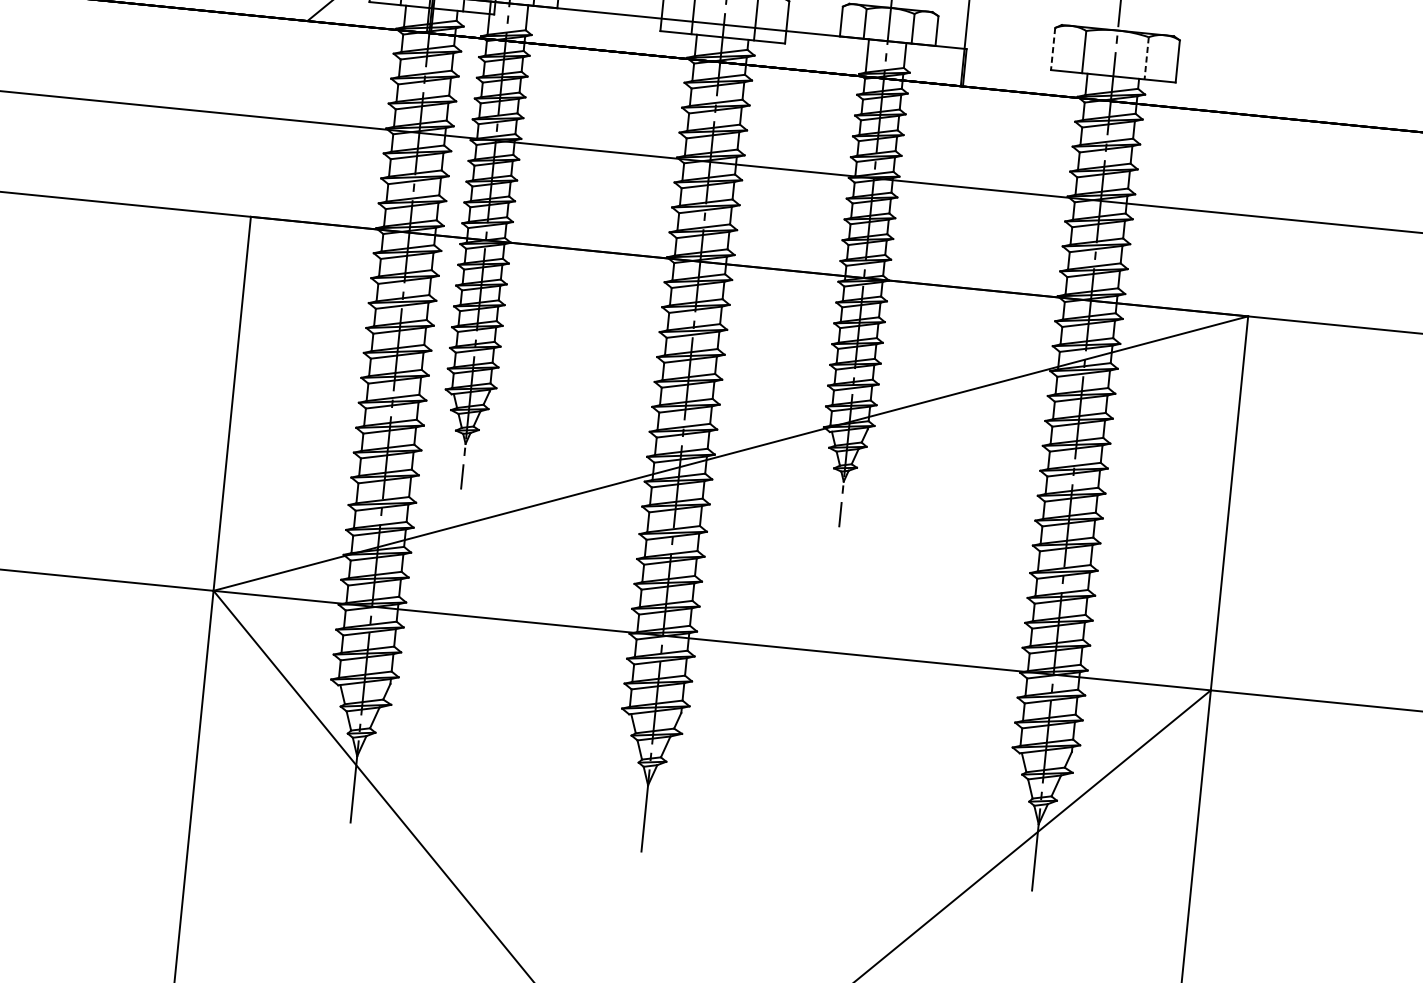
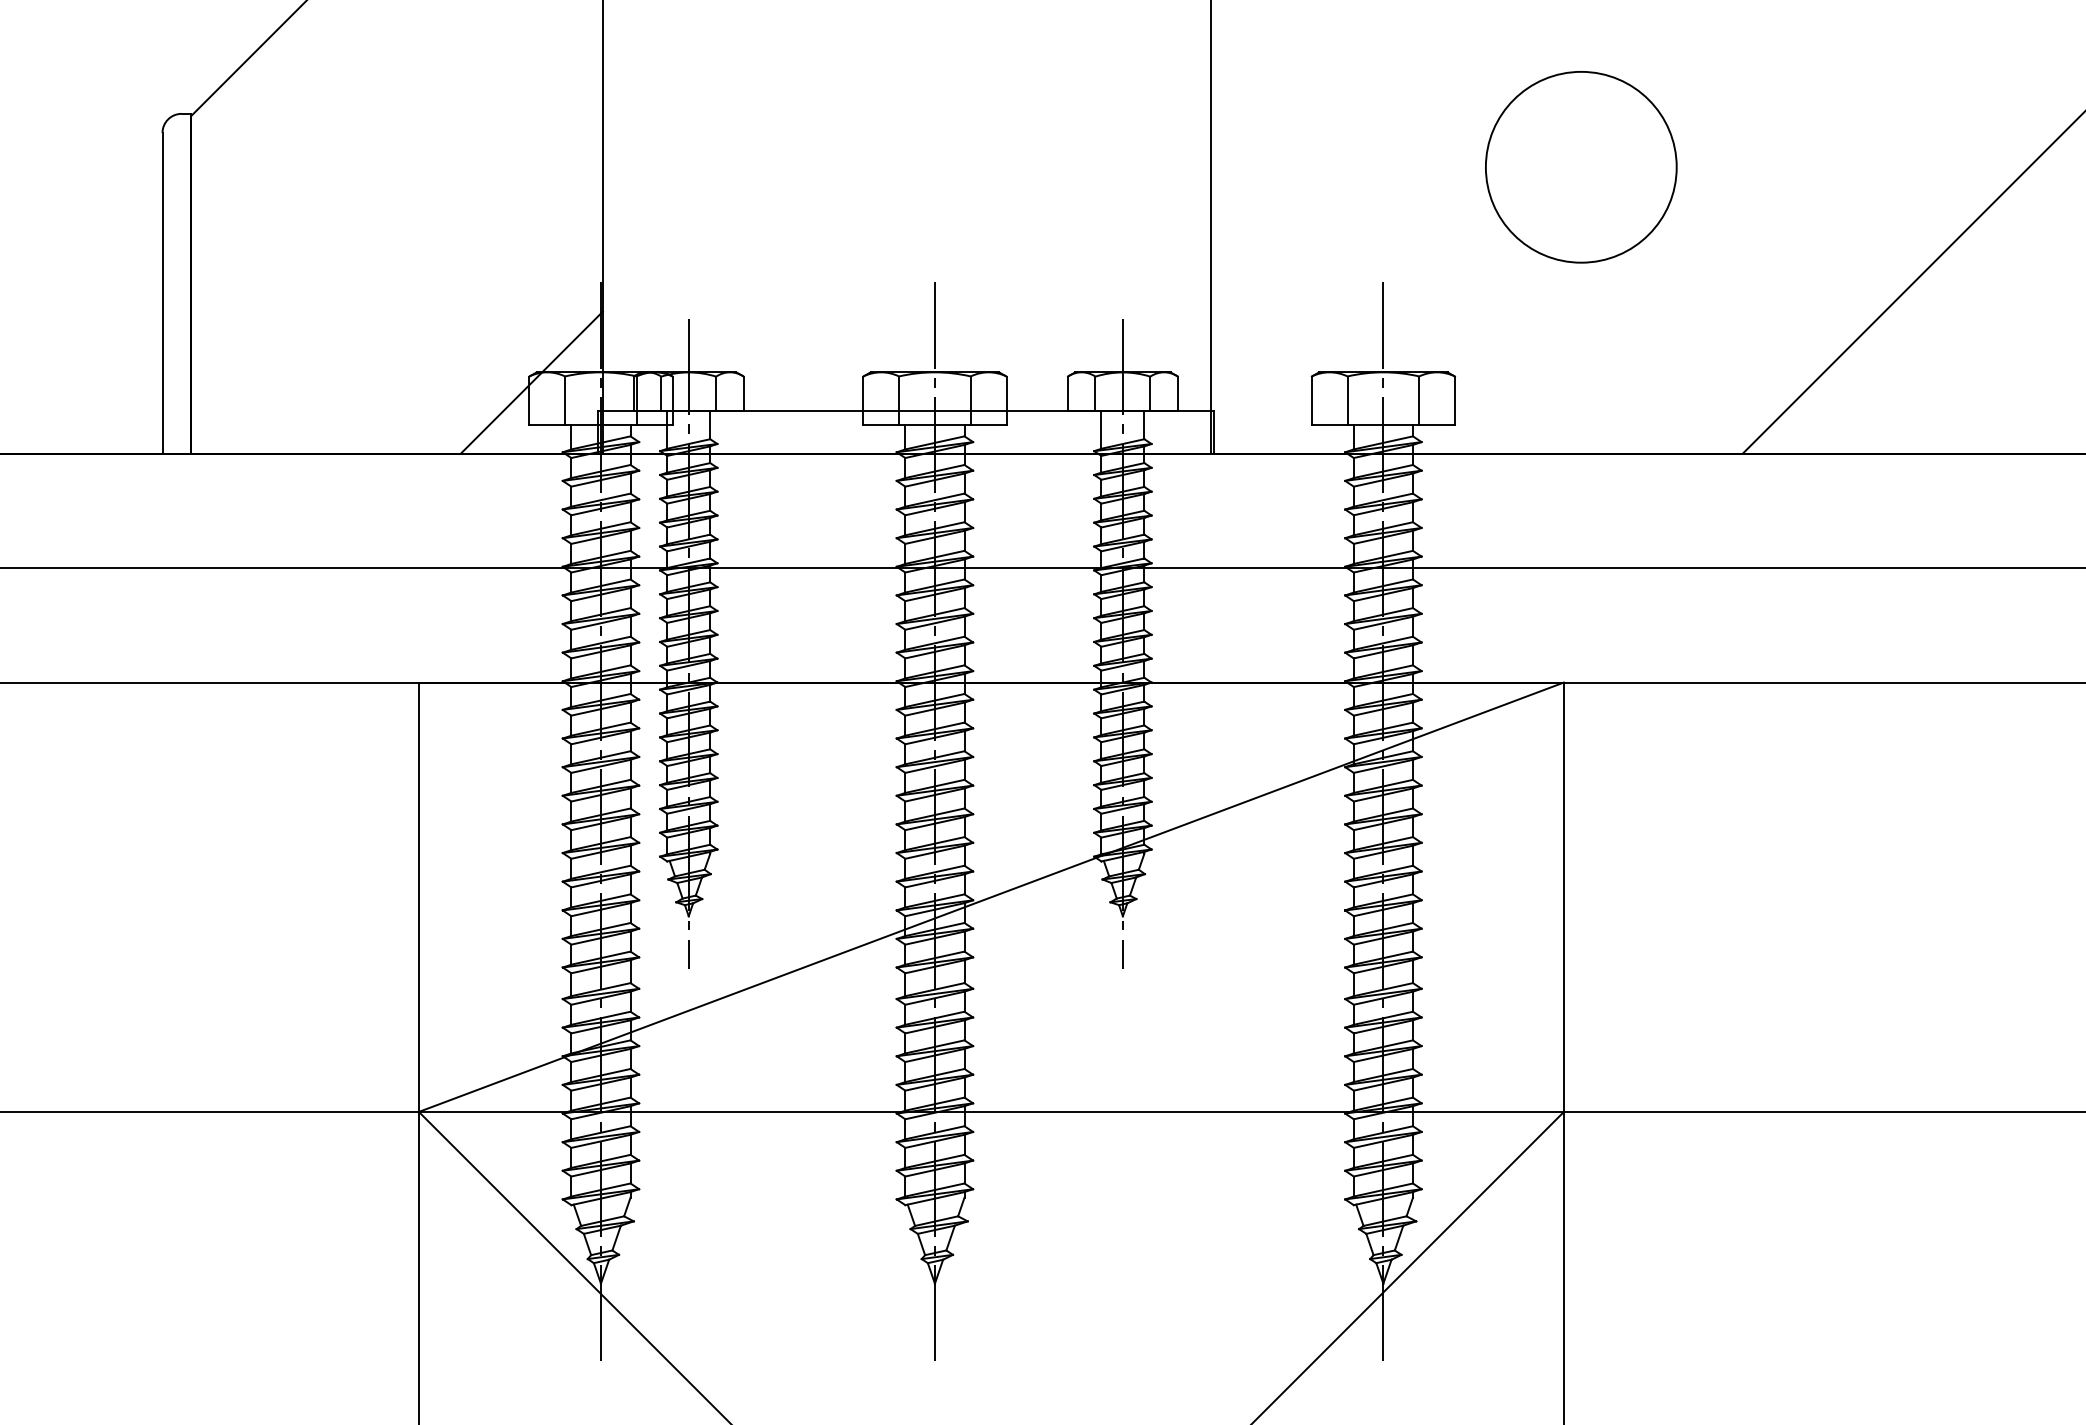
line: (1052, 49) -> (1311, 401), dashed -> solid
line: (1146, 59) -> (1419, 401), dashed -> solid

